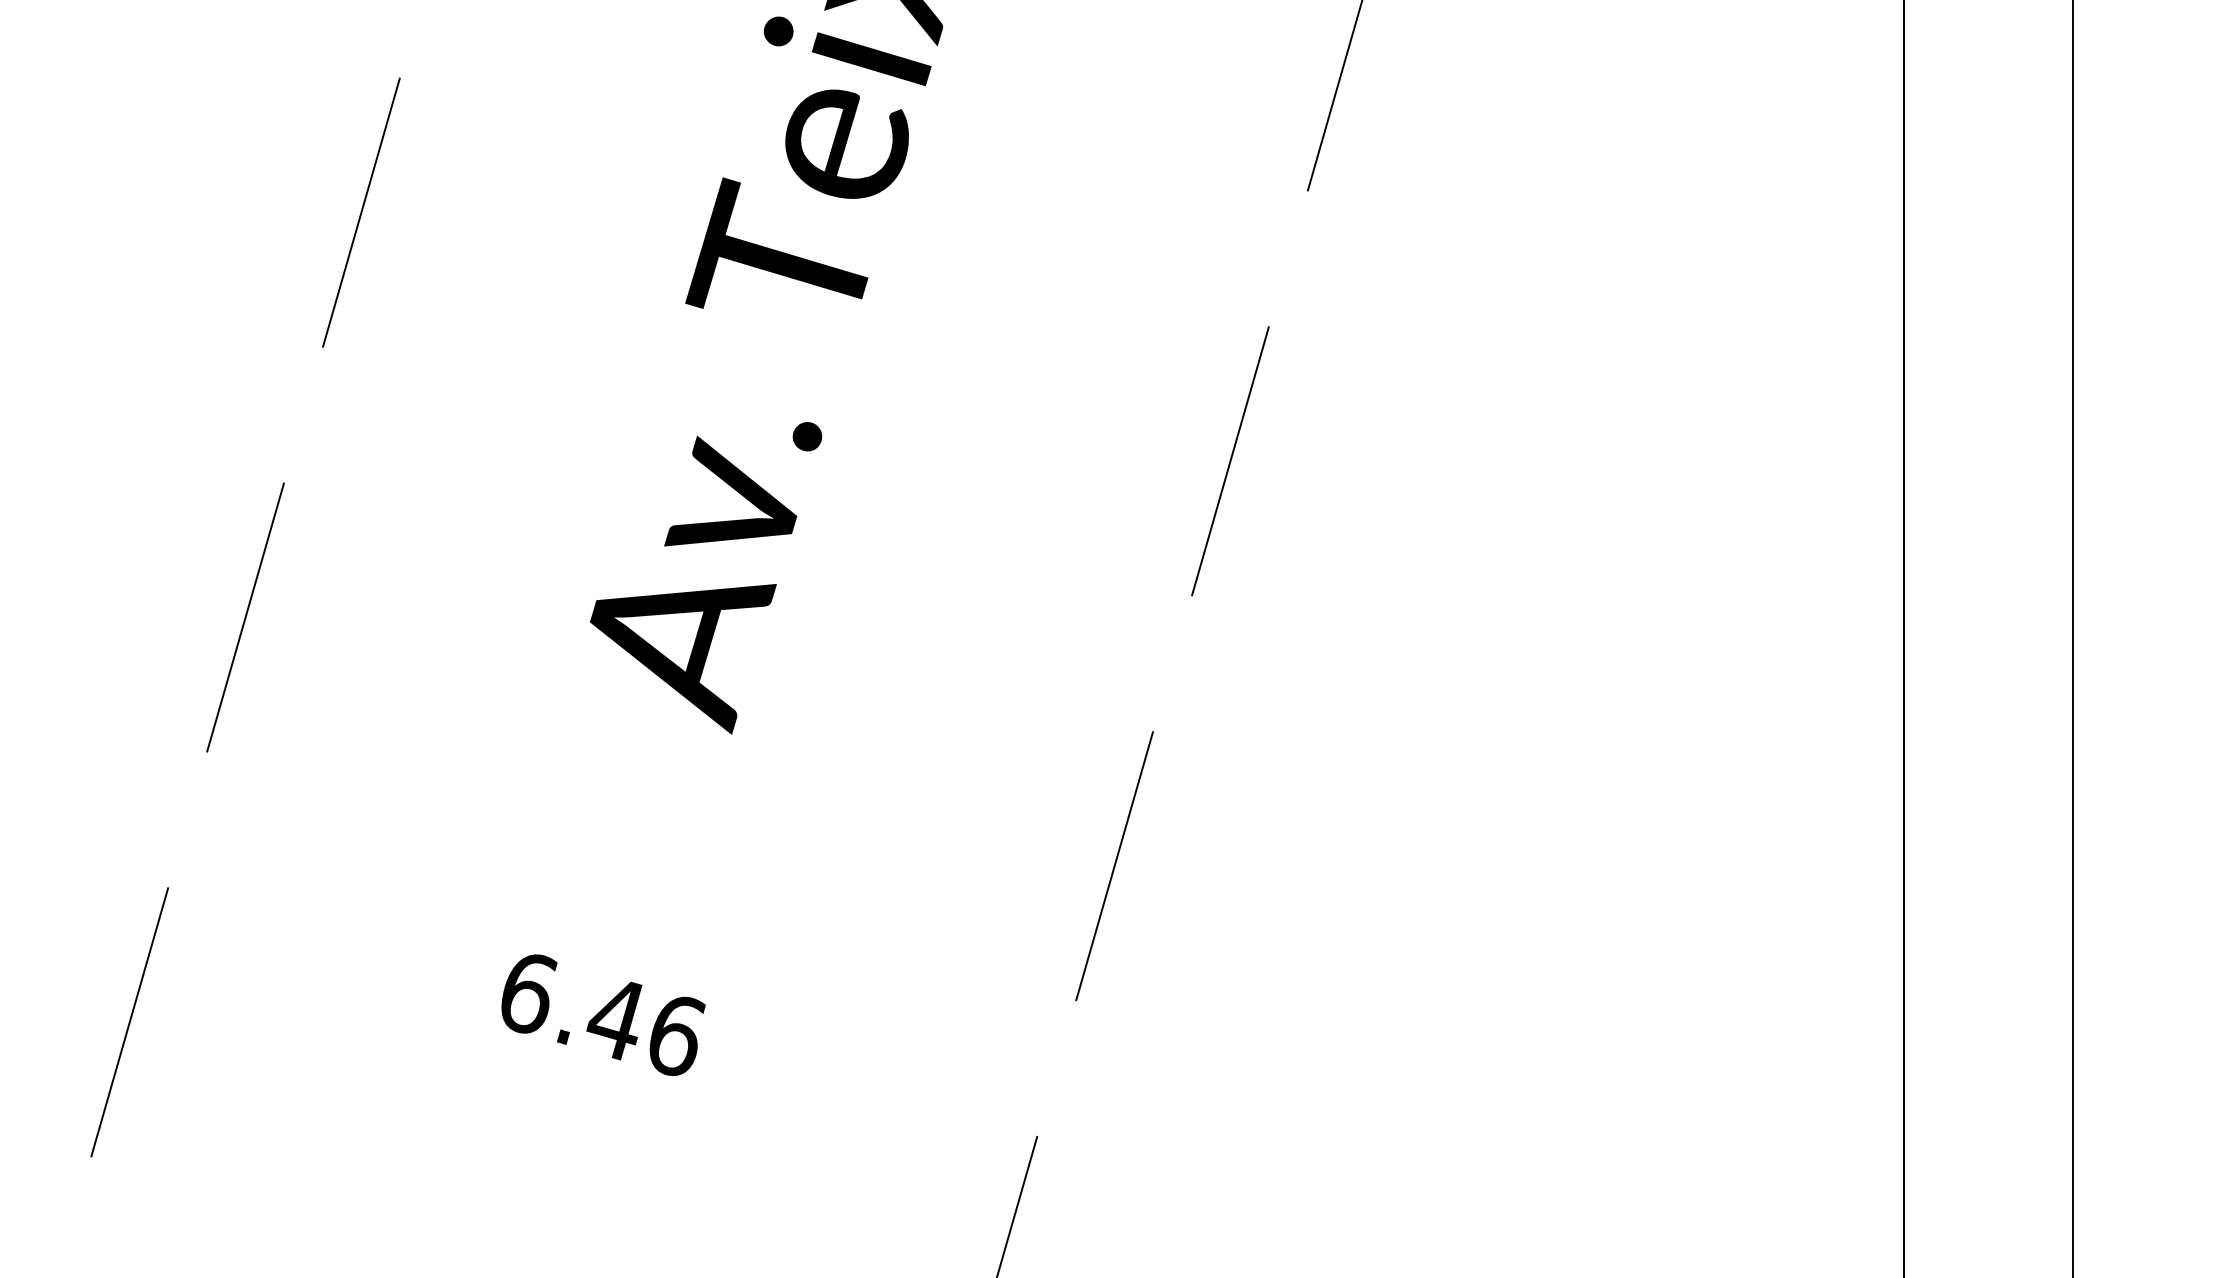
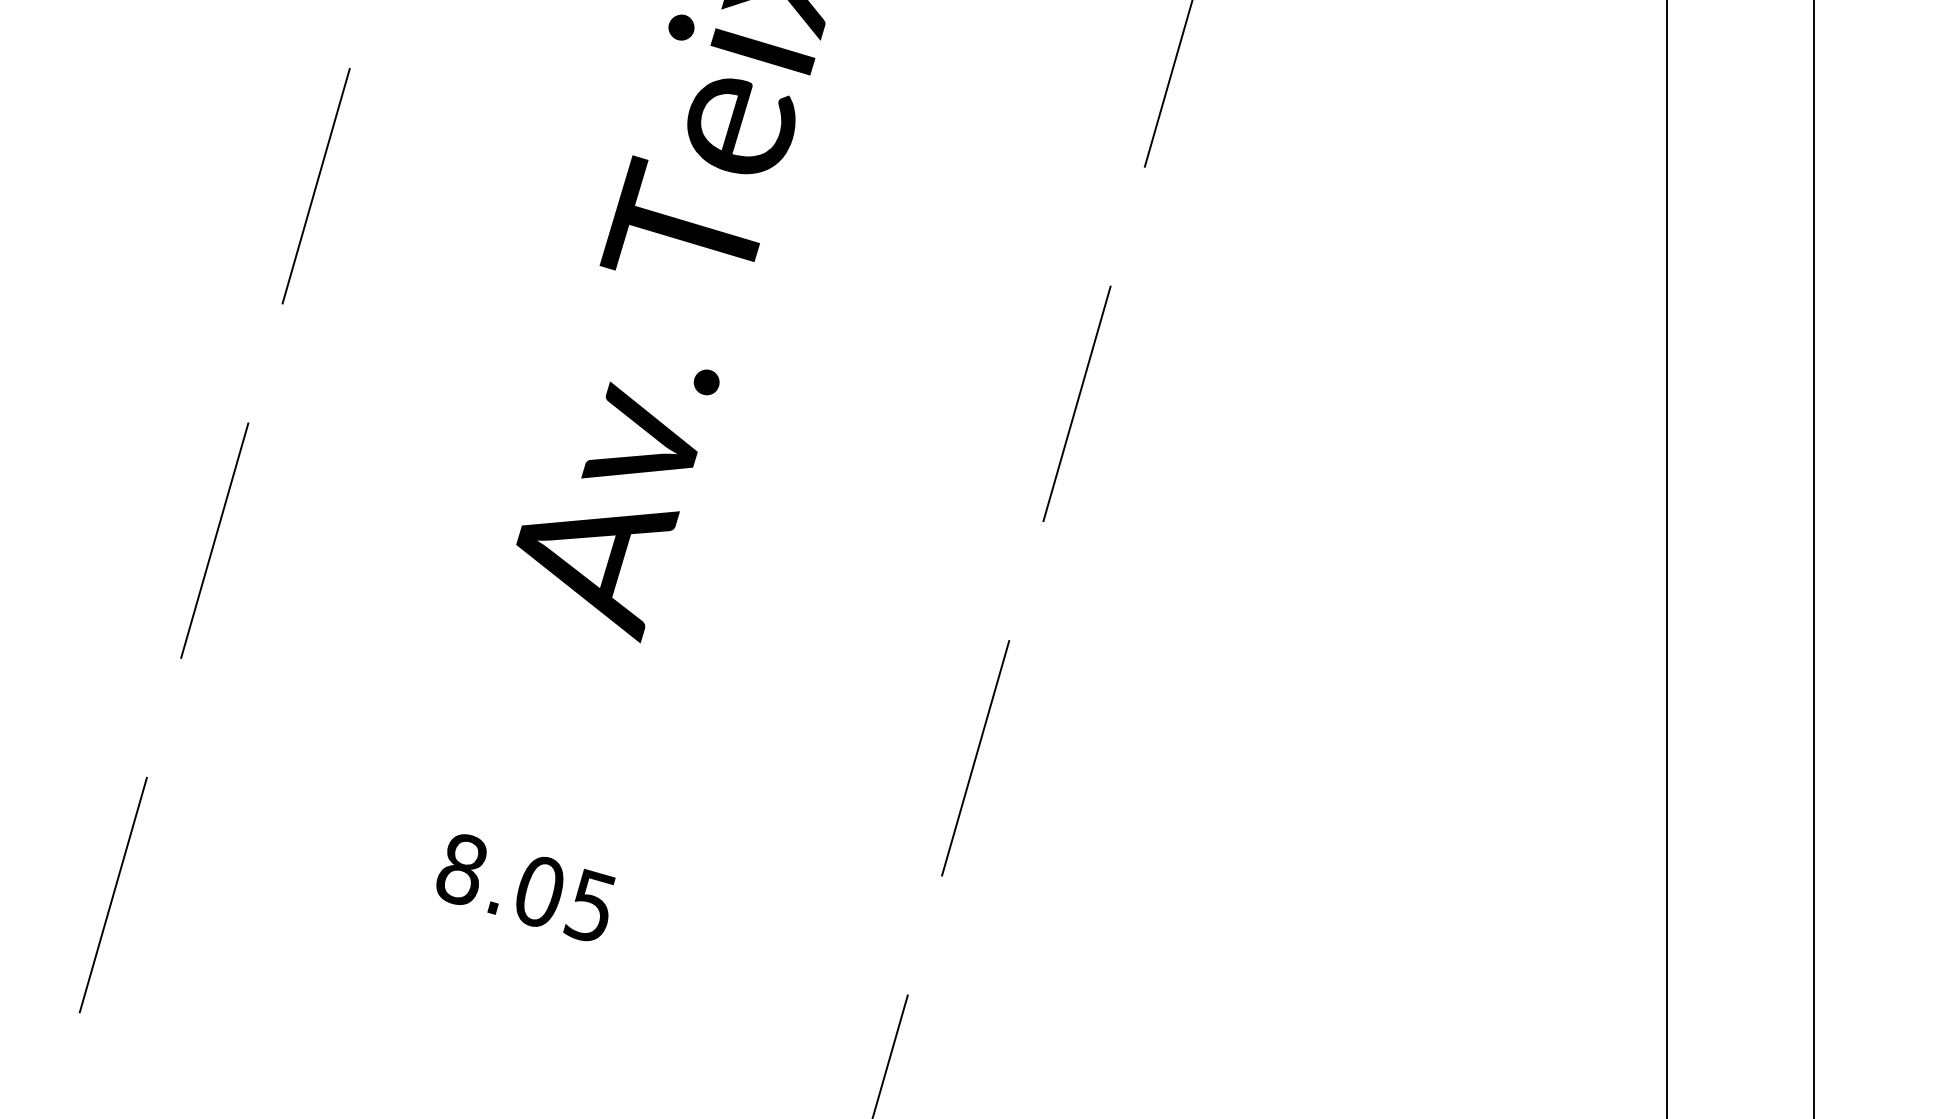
text: (601, 1014) -> (526, 888), 6.46 -> 8.05

